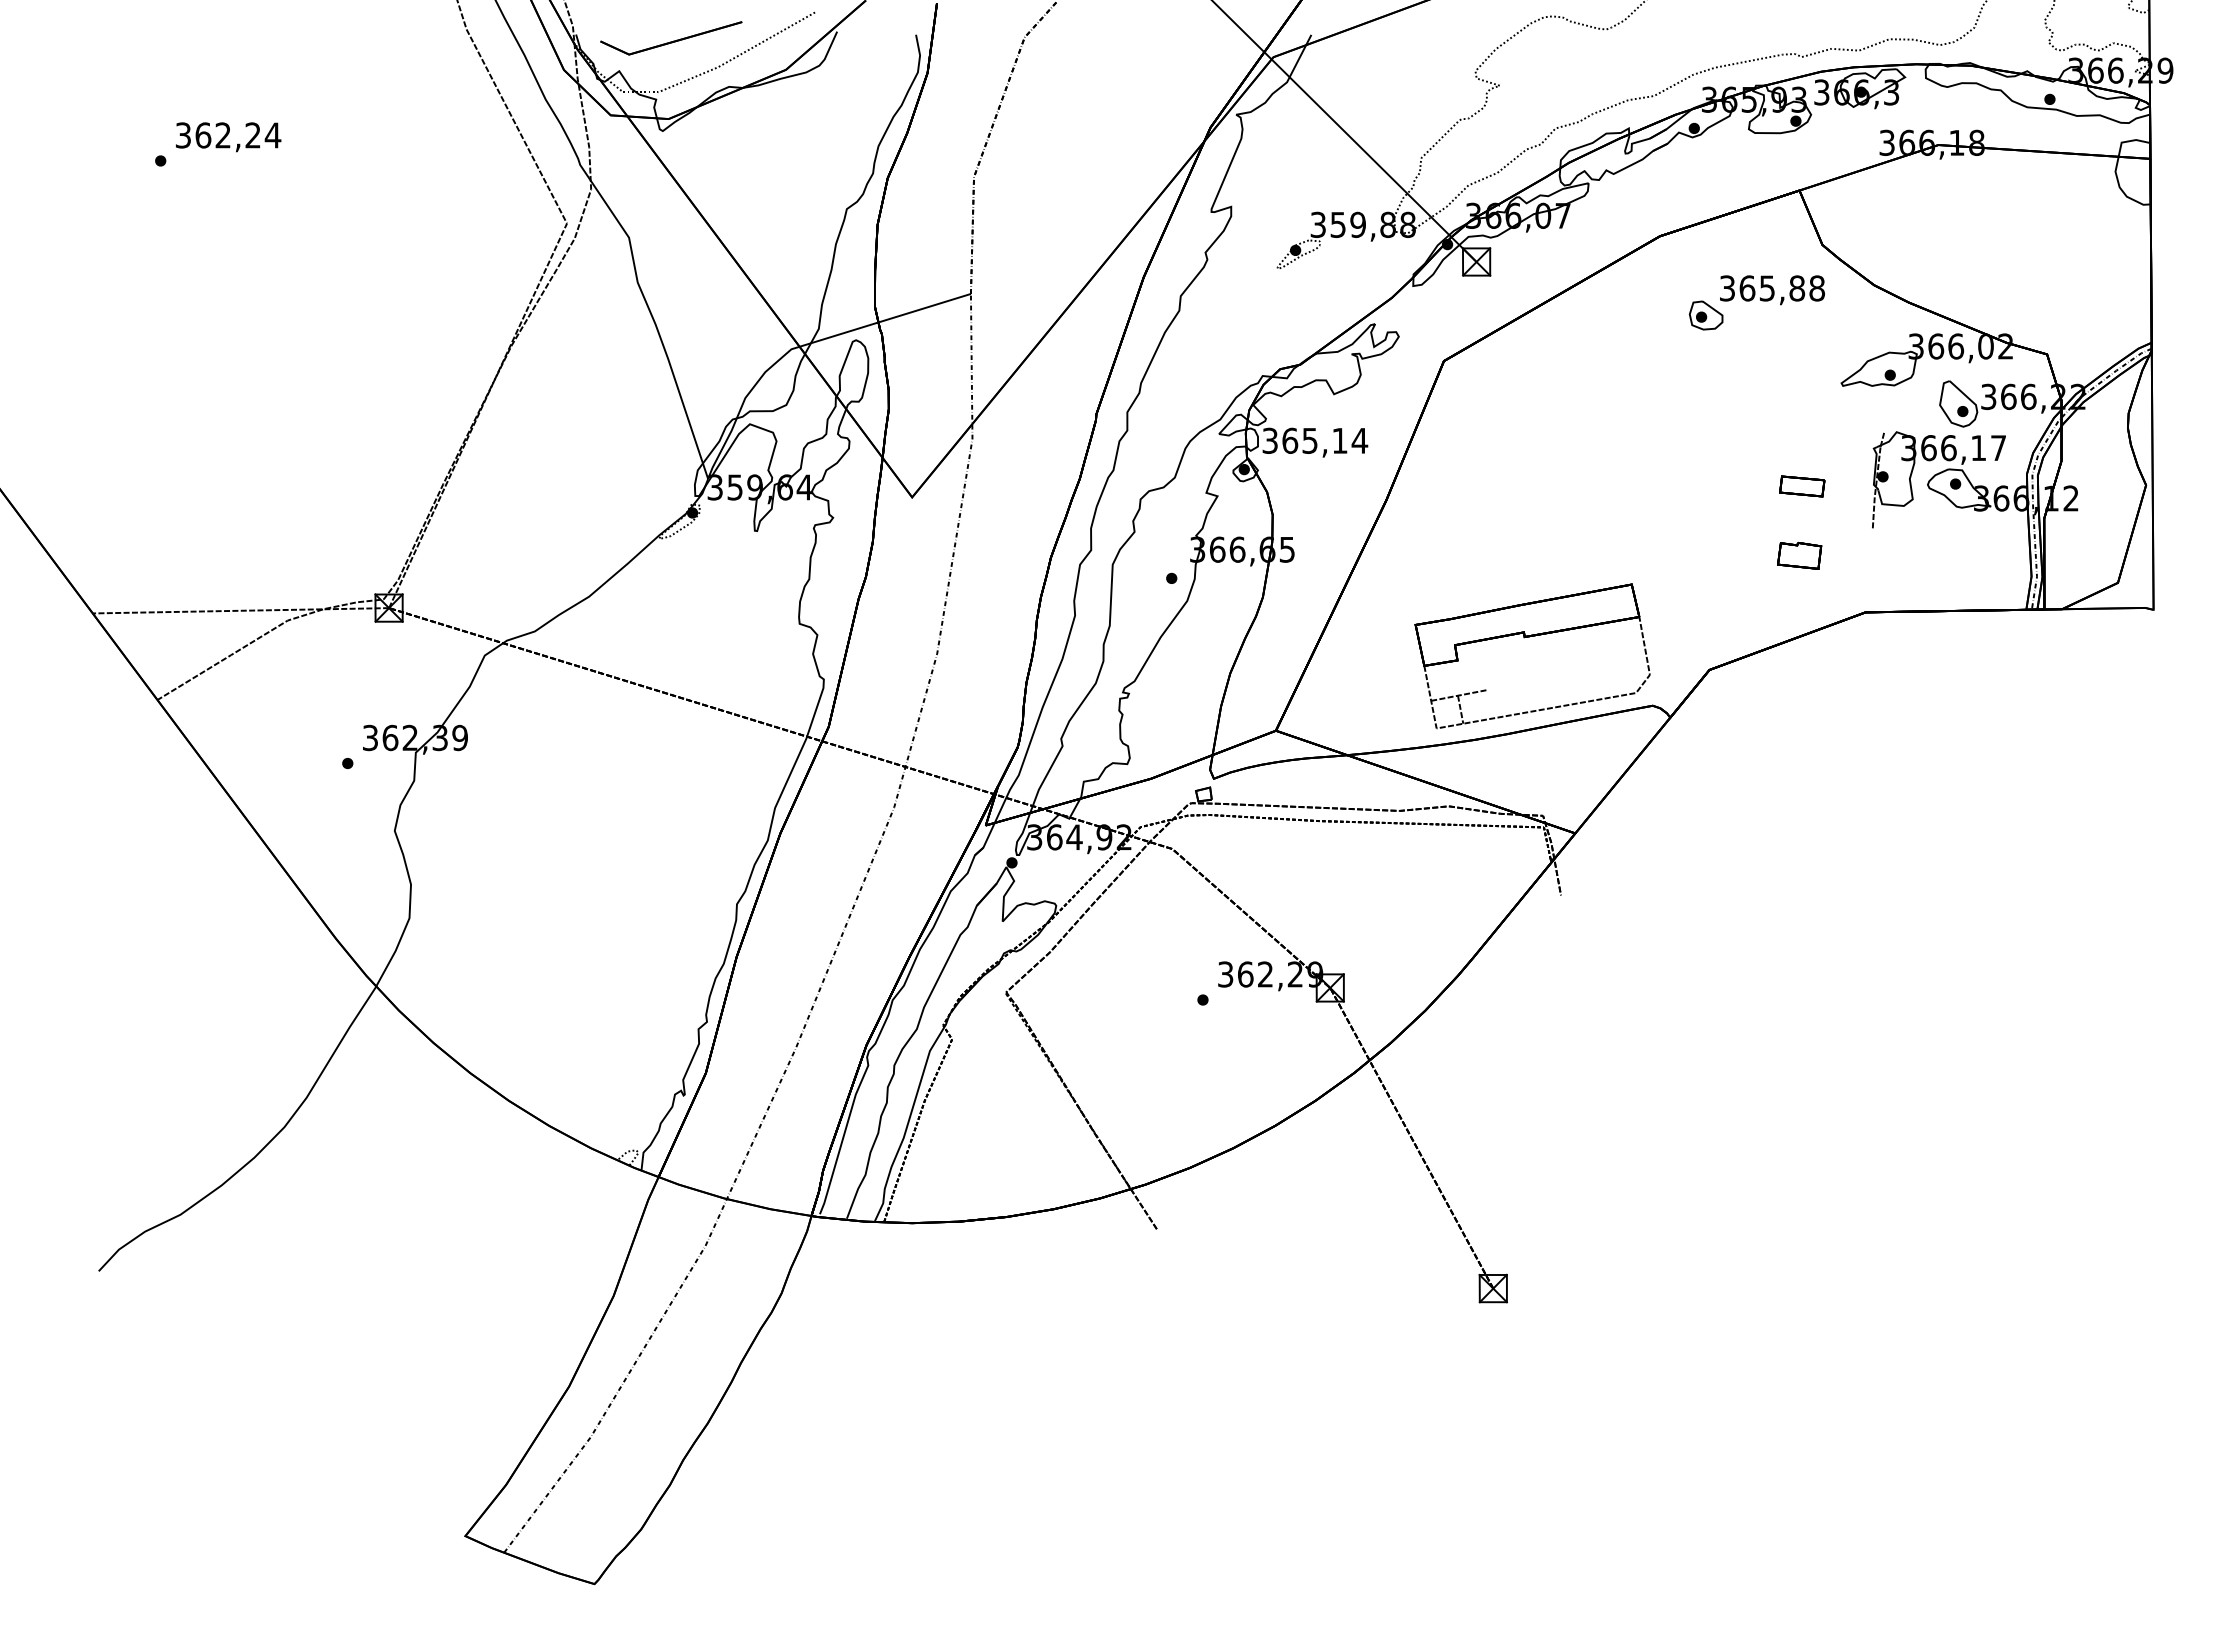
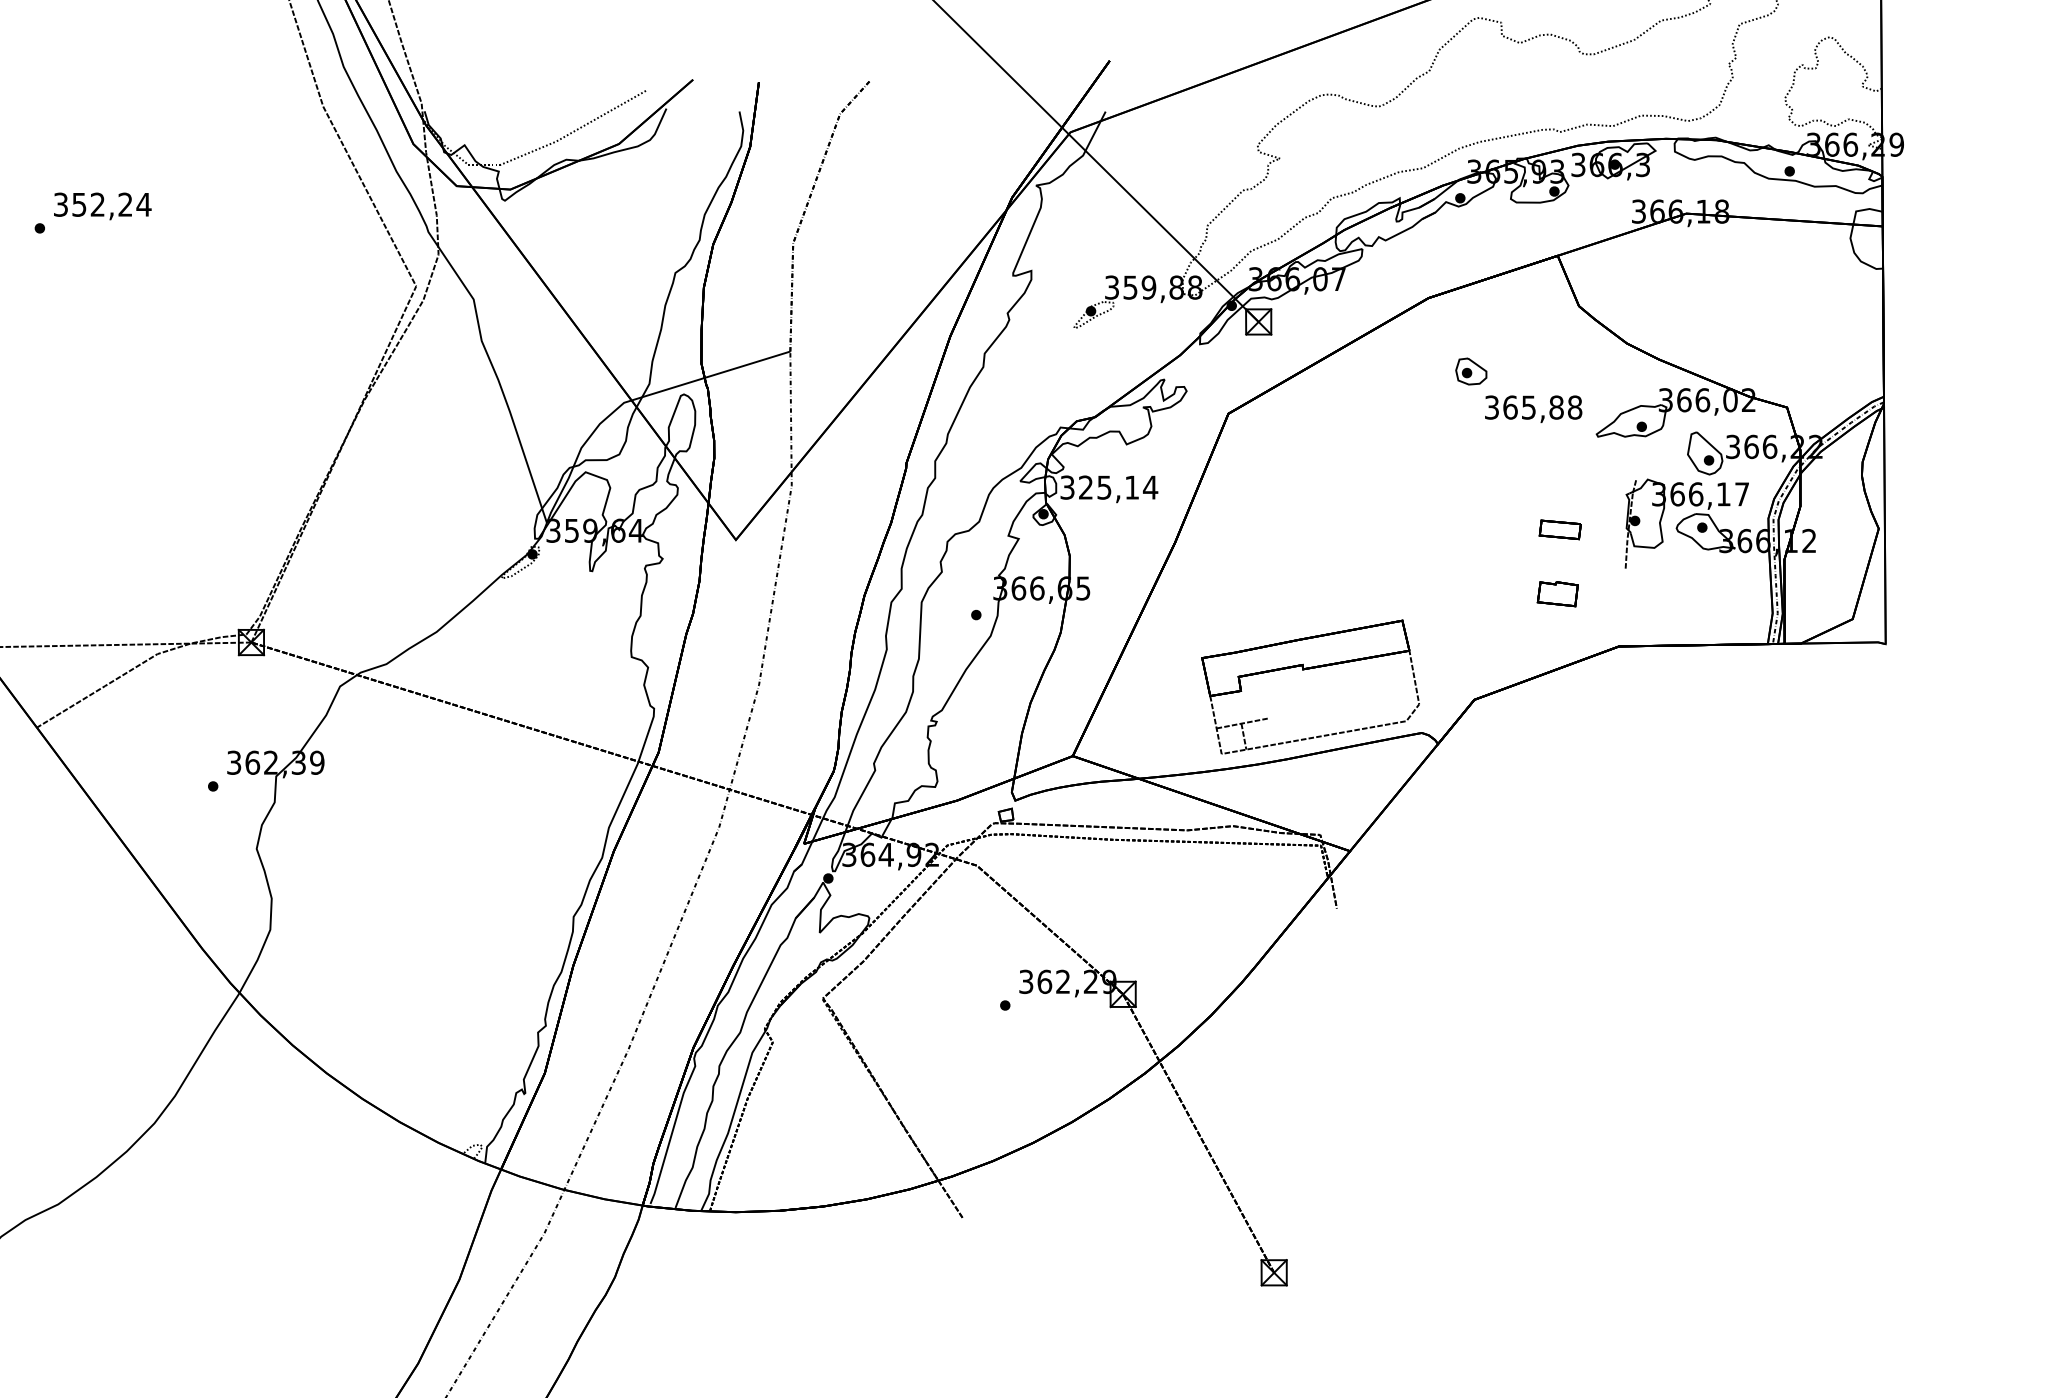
part: (671, 38) -> (513, 114), removed
text: (203, 135) -> (79, 204), 362,24 -> 352,24
text: (1772, 290) -> (1533, 409), moved
text: (1290, 440) -> (1086, 487), 365,14 -> 325,14

